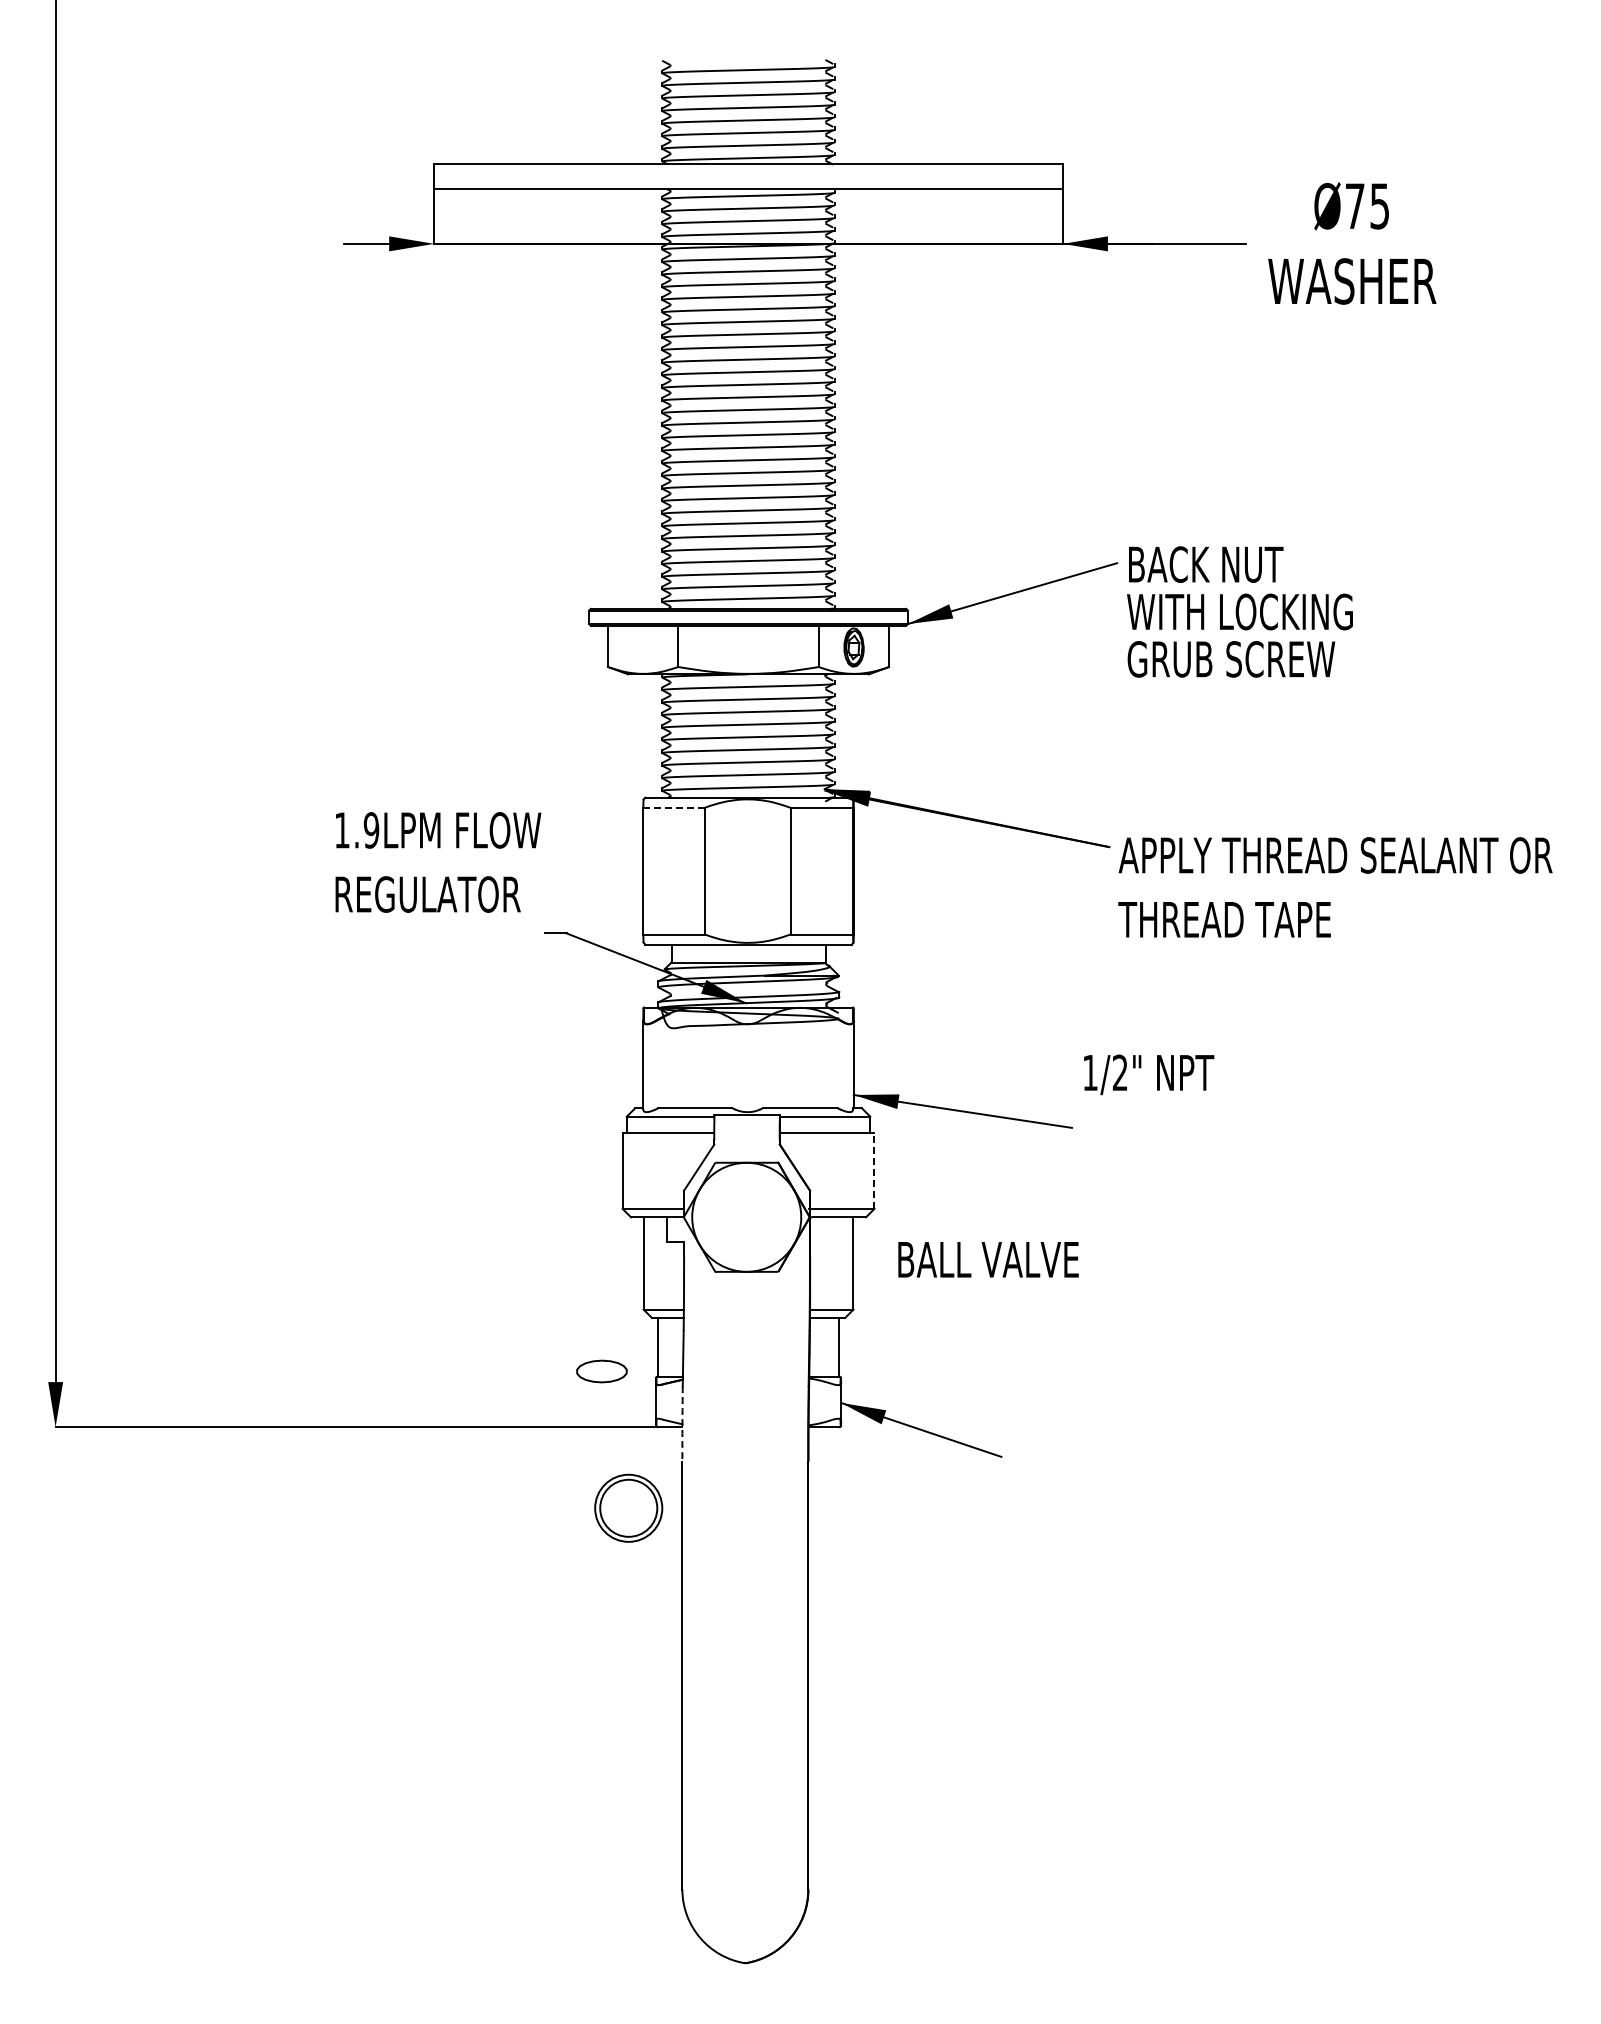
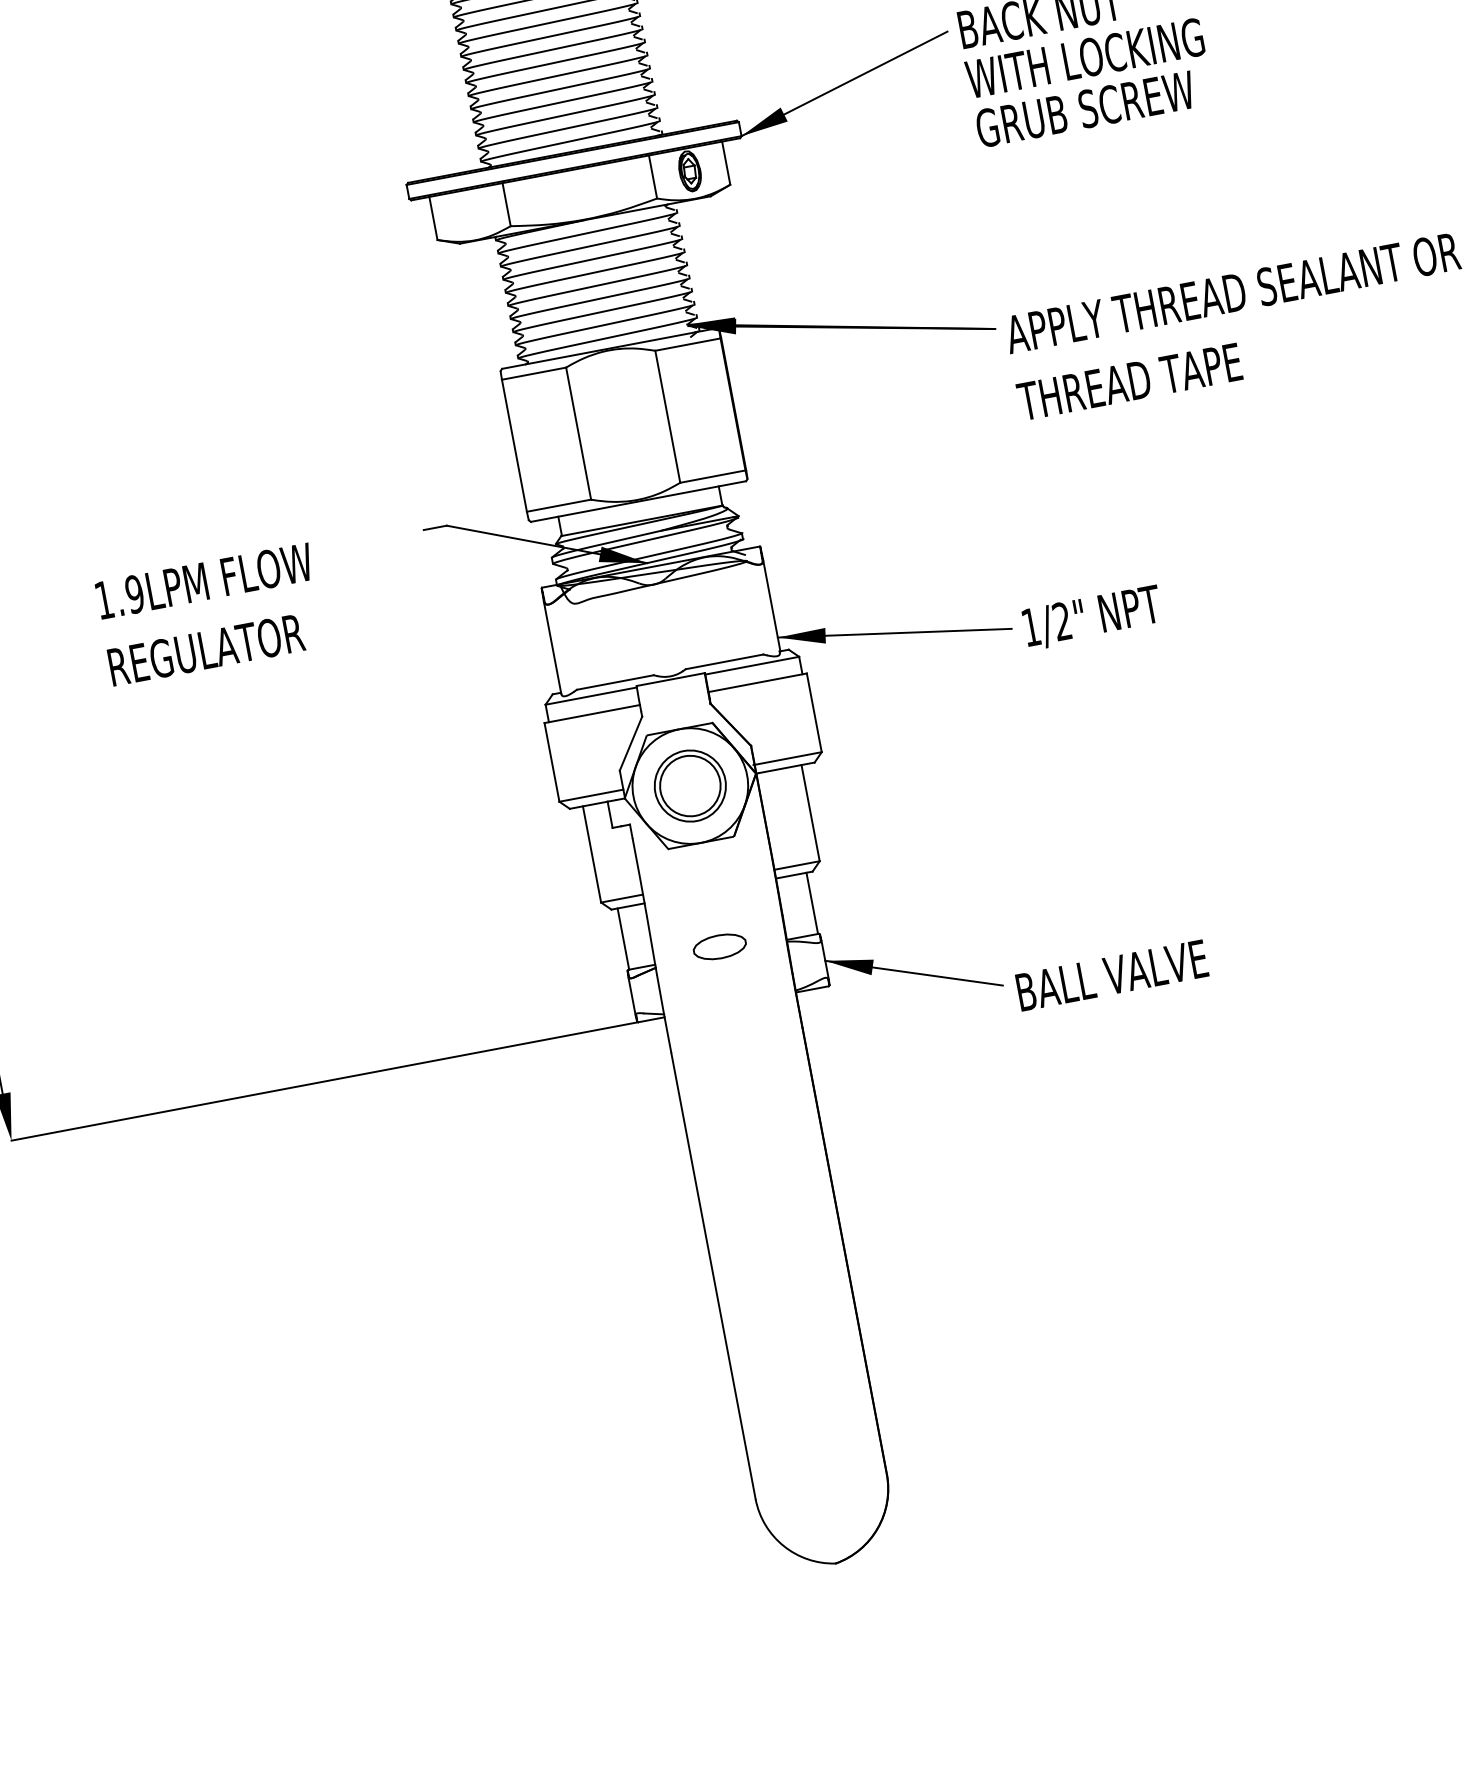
line: (674, 807) -> (534, 373), dashed -> solid
text: (438, 862) -> (210, 614), moved
text: (1149, 1074) -> (1093, 617), moved
line: (874, 1171) -> (814, 713), dashed -> solid
text: (988, 1259) -> (1112, 975), moved
part: (601, 1371) -> (719, 946), moved
arc: (682, 1423) -> (664, 1013), dashed -> solid
part: (628, 1507) -> (689, 785), moved

